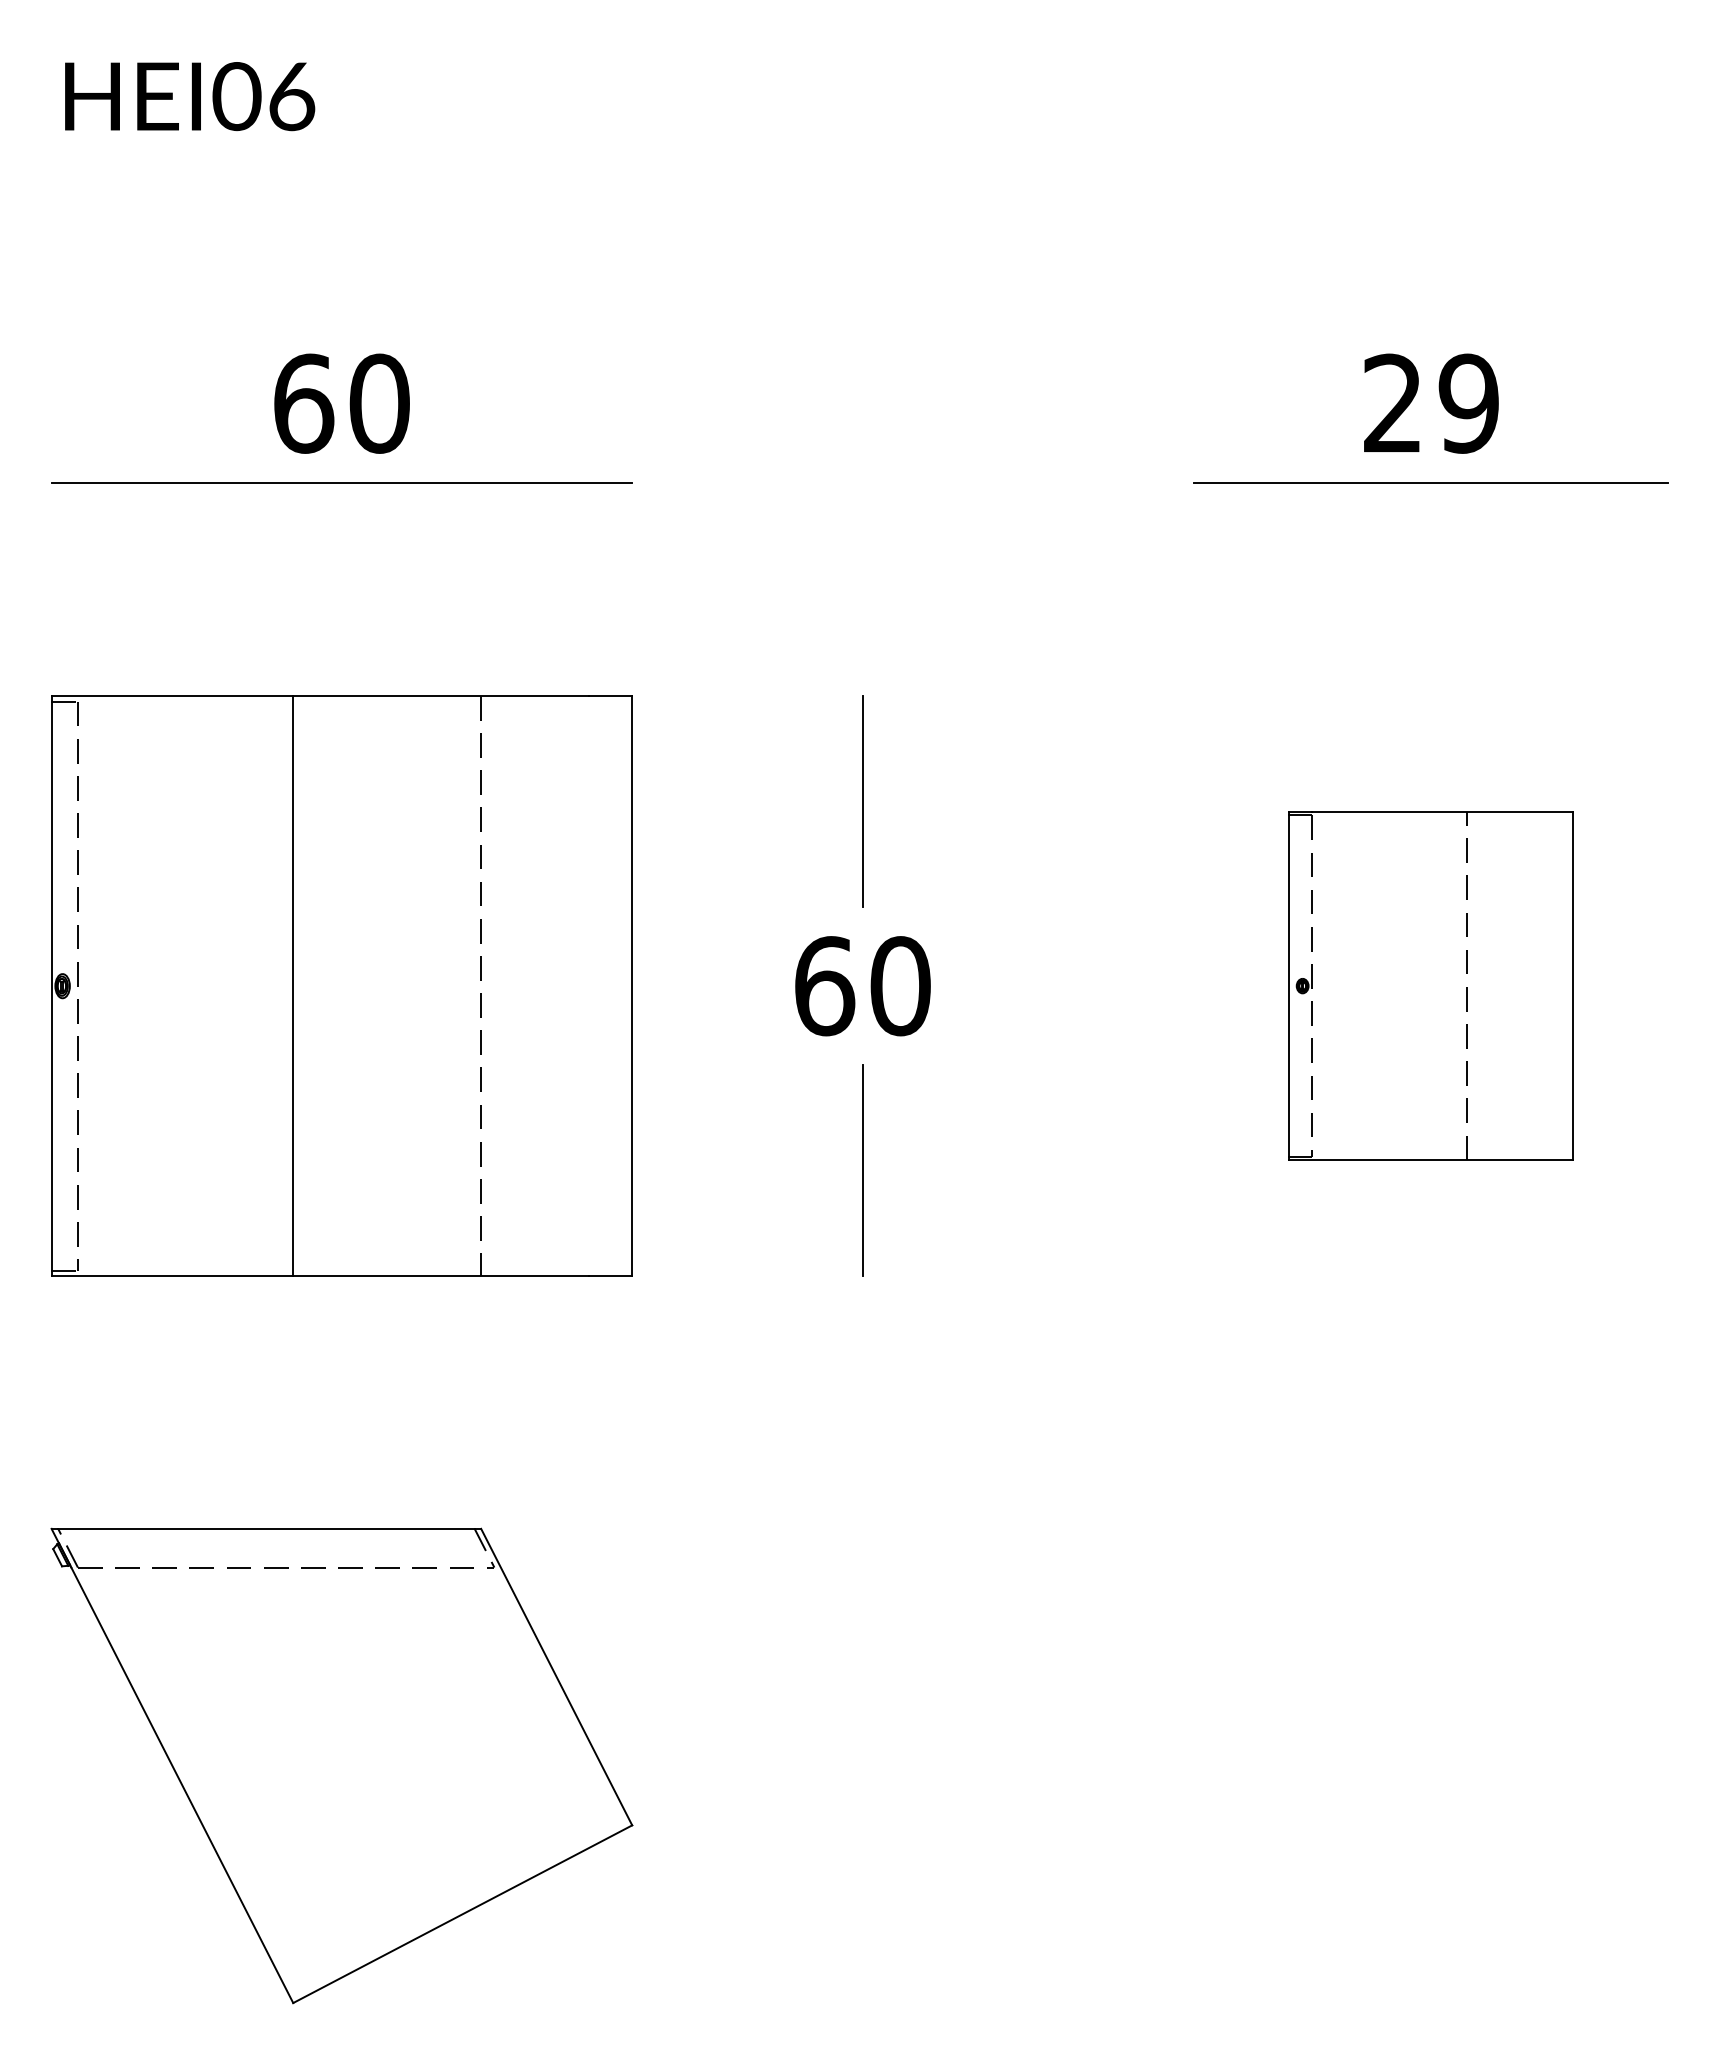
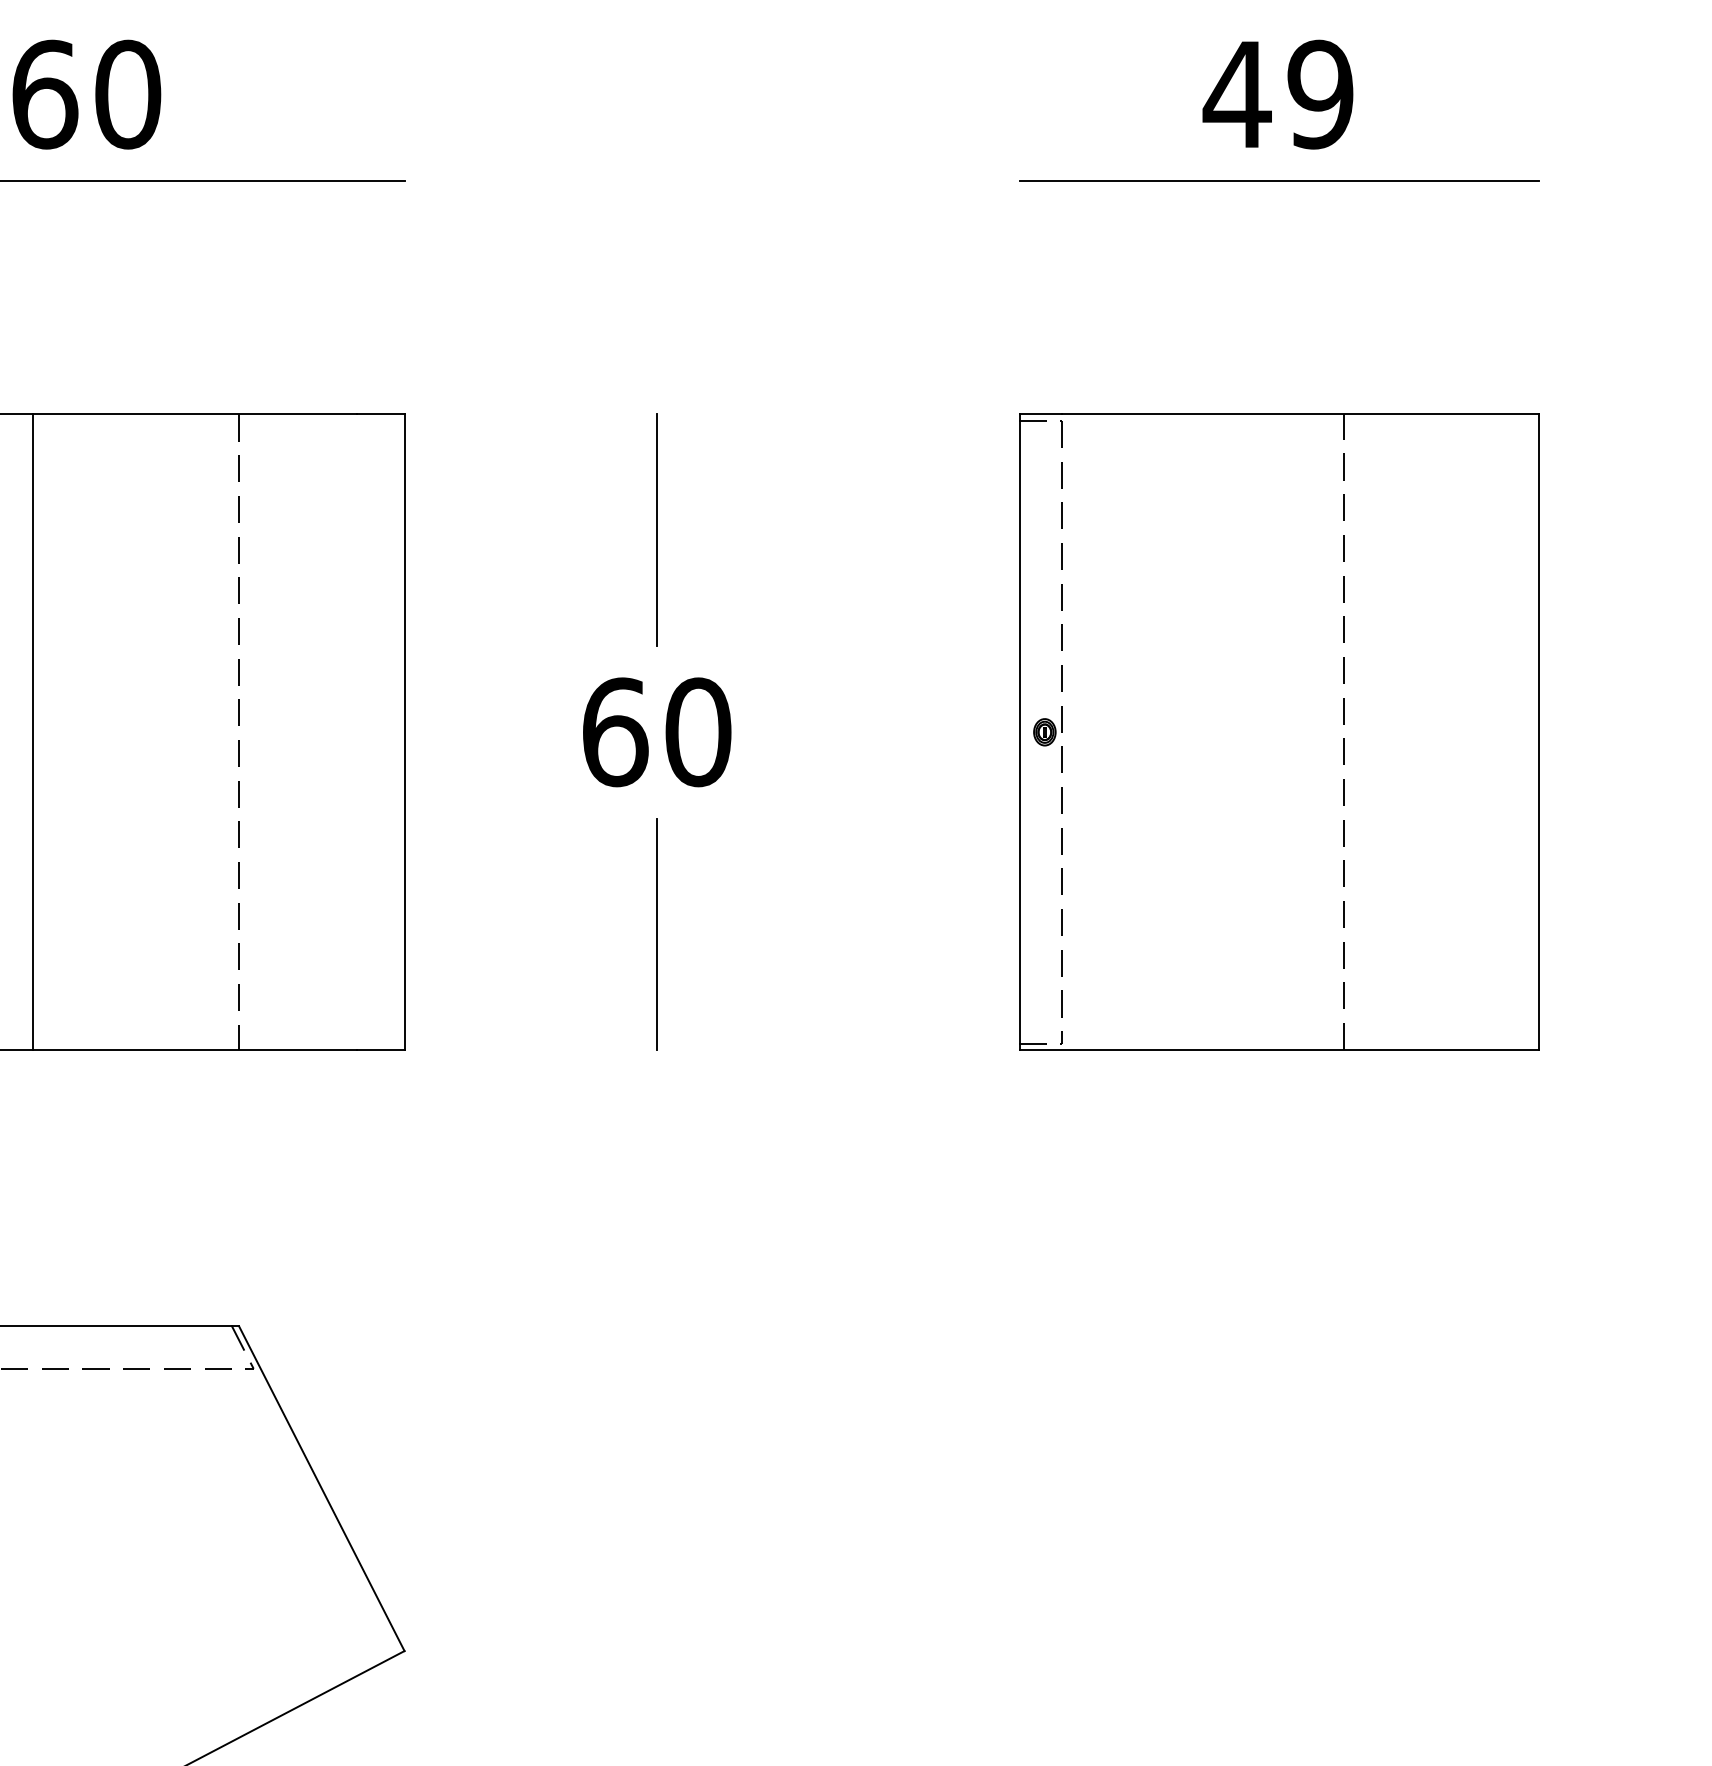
text: (1392, 402) -> (1236, 93), 29 -> 49
part: (1430, 985) -> (1278, 731), size x1.67

